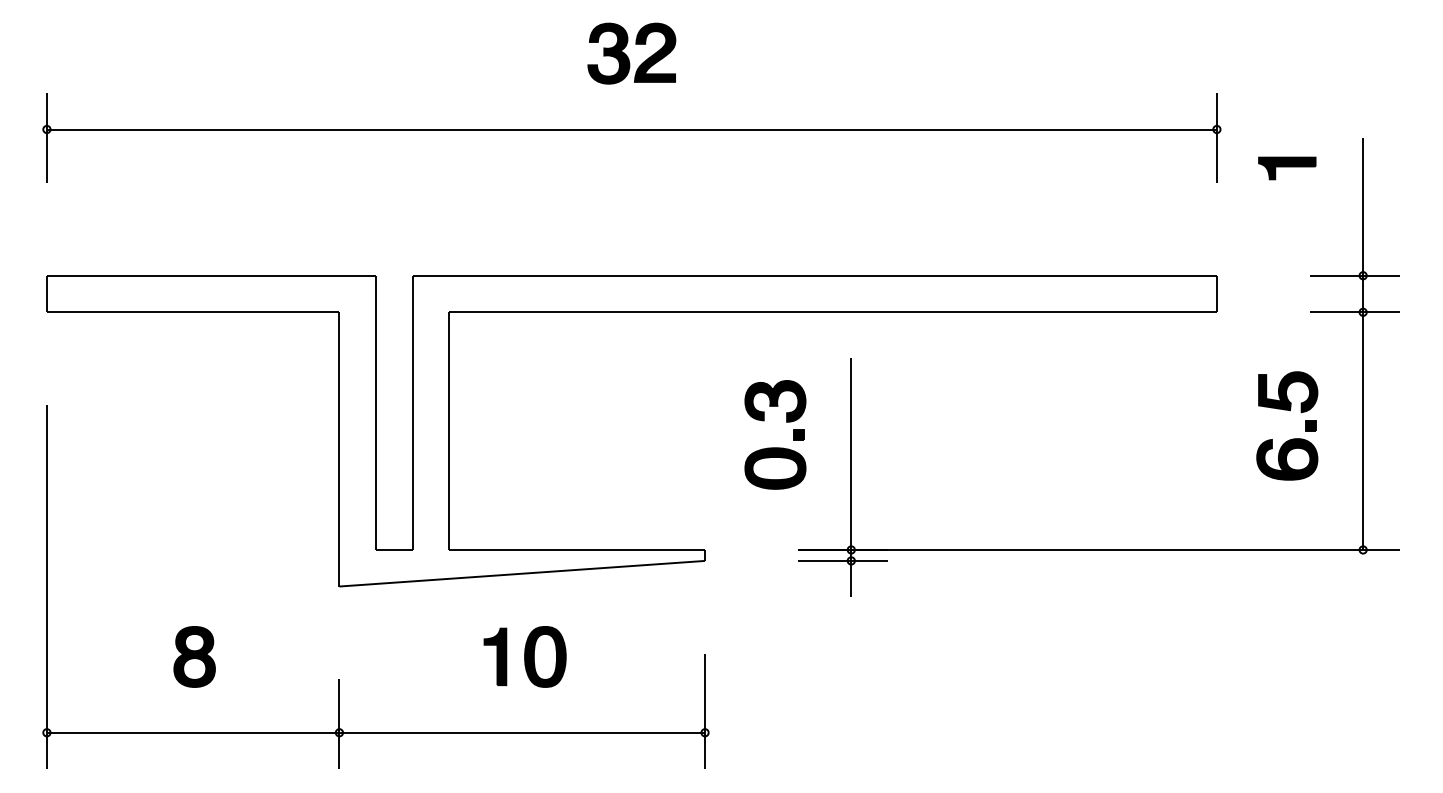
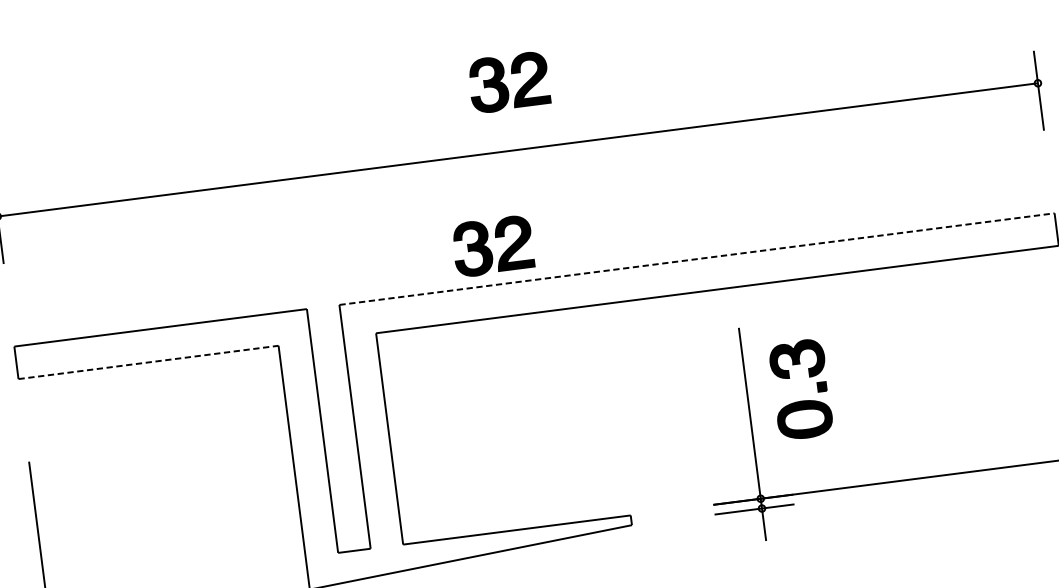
part: (590, 232) -> (492, 246), added
line: (815, 275) -> (697, 258), solid -> dashed
line: (193, 312) -> (148, 362), solid -> dashed
part: (775, 447) -> (802, 400), moved

